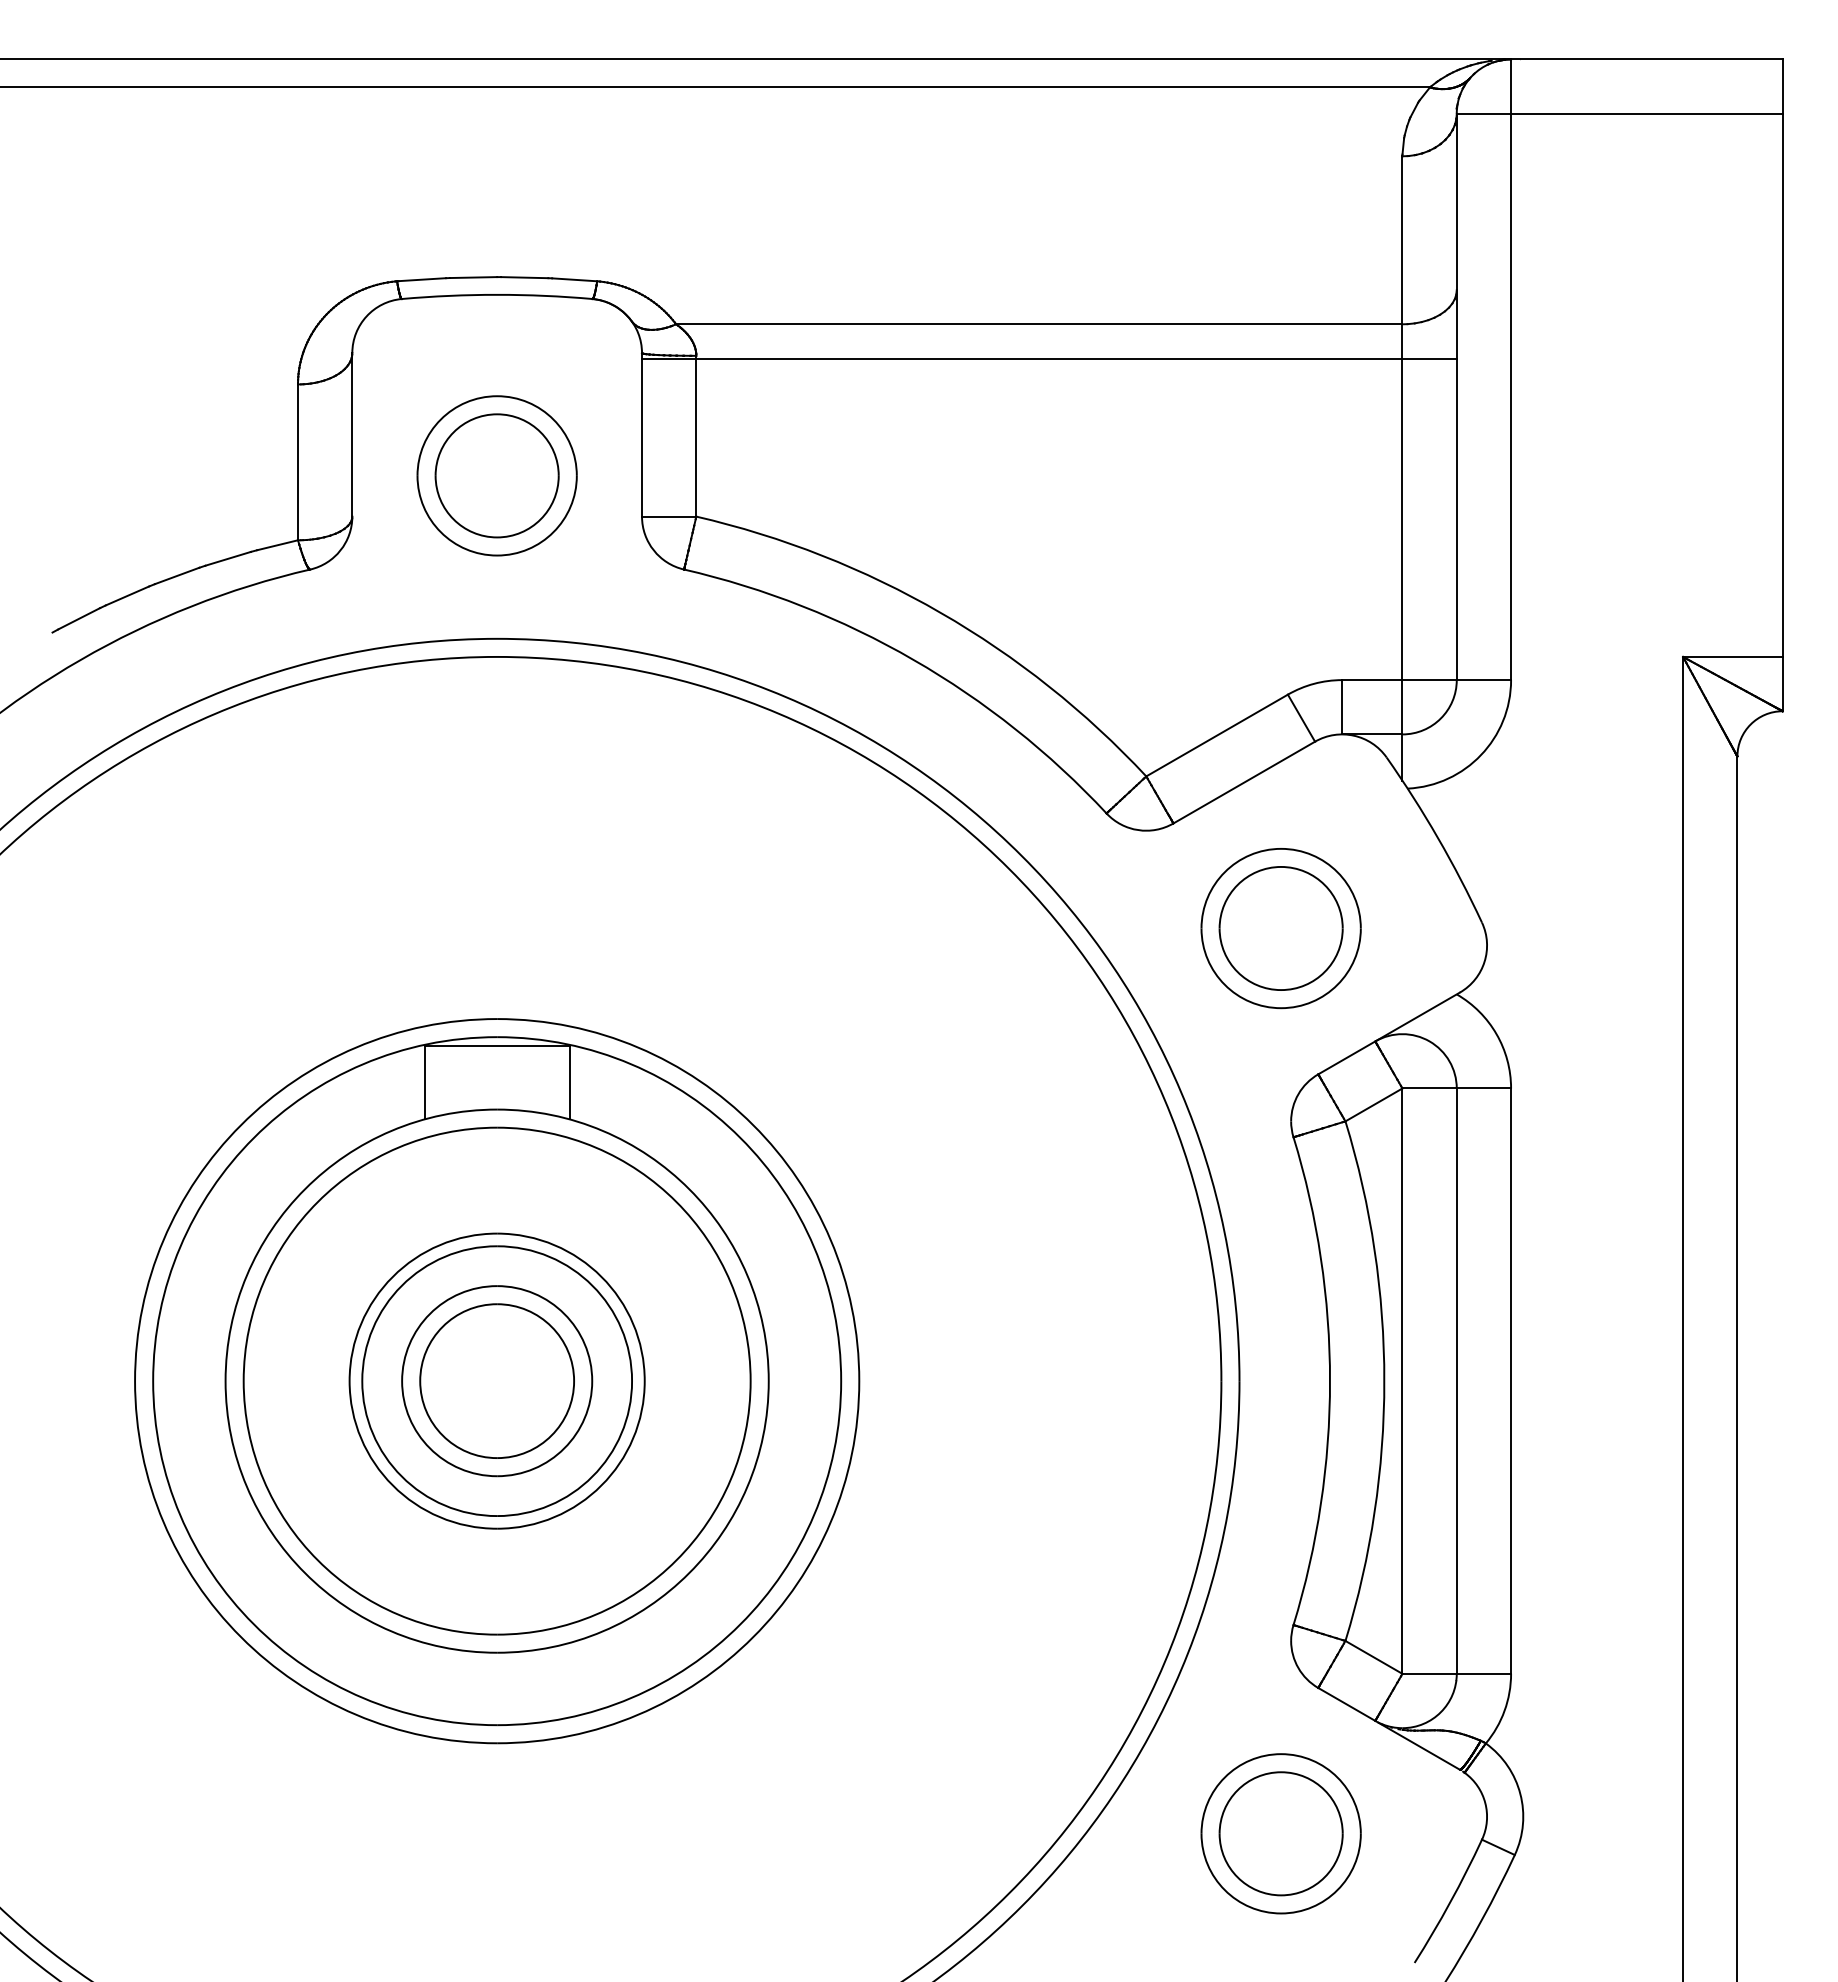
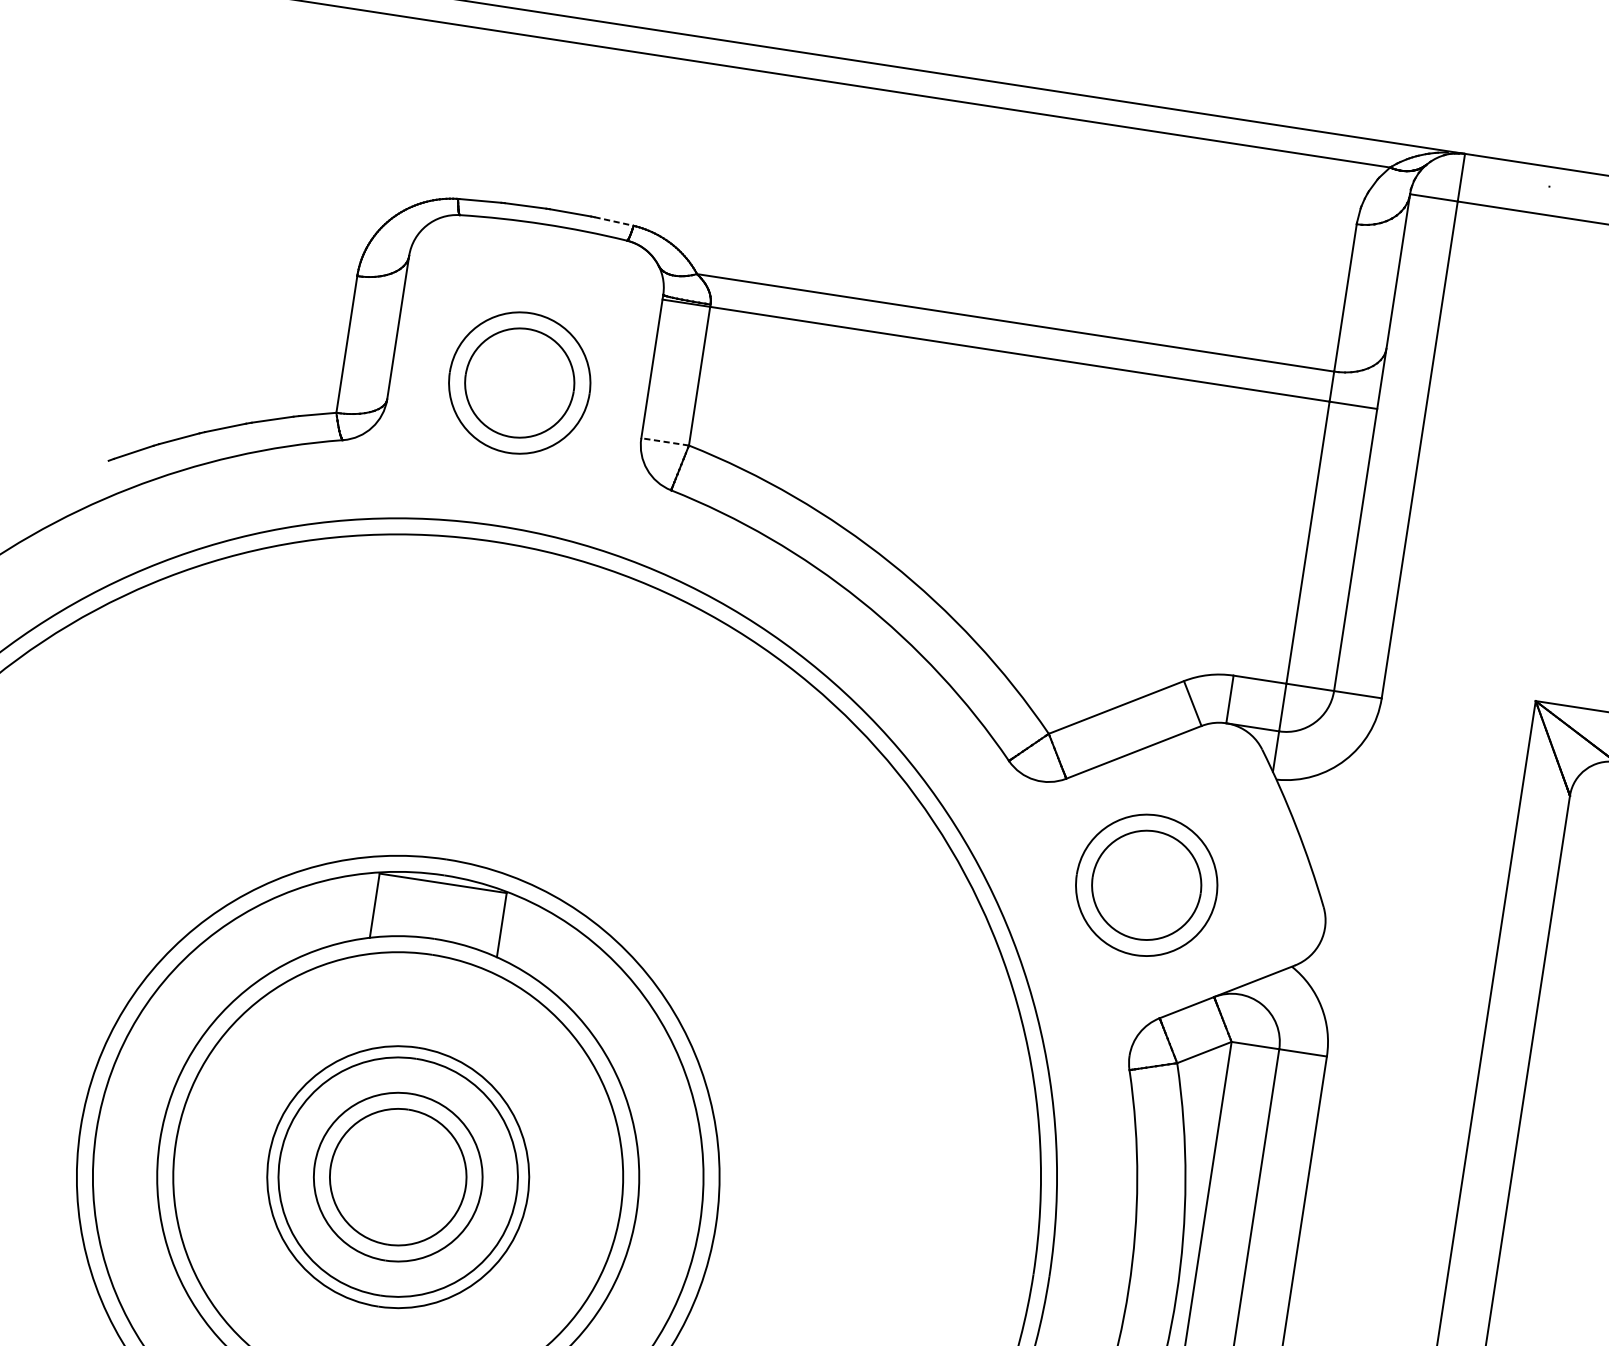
line: (574, 279) -> (613, 221), solid -> dashed
line: (668, 516) -> (664, 441), solid -> dashed

